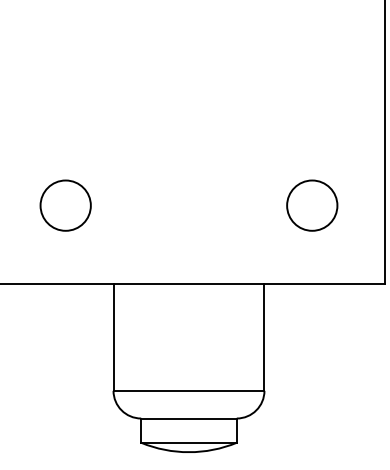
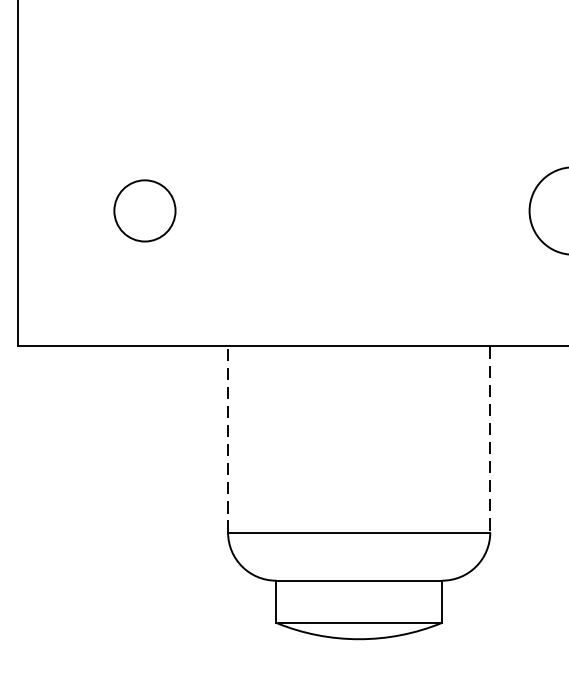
circle: (65, 205) -> (144, 210), size x0.7
line: (113, 337) -> (228, 439), solid -> dashed
line: (264, 337) -> (490, 439), solid -> dashed

